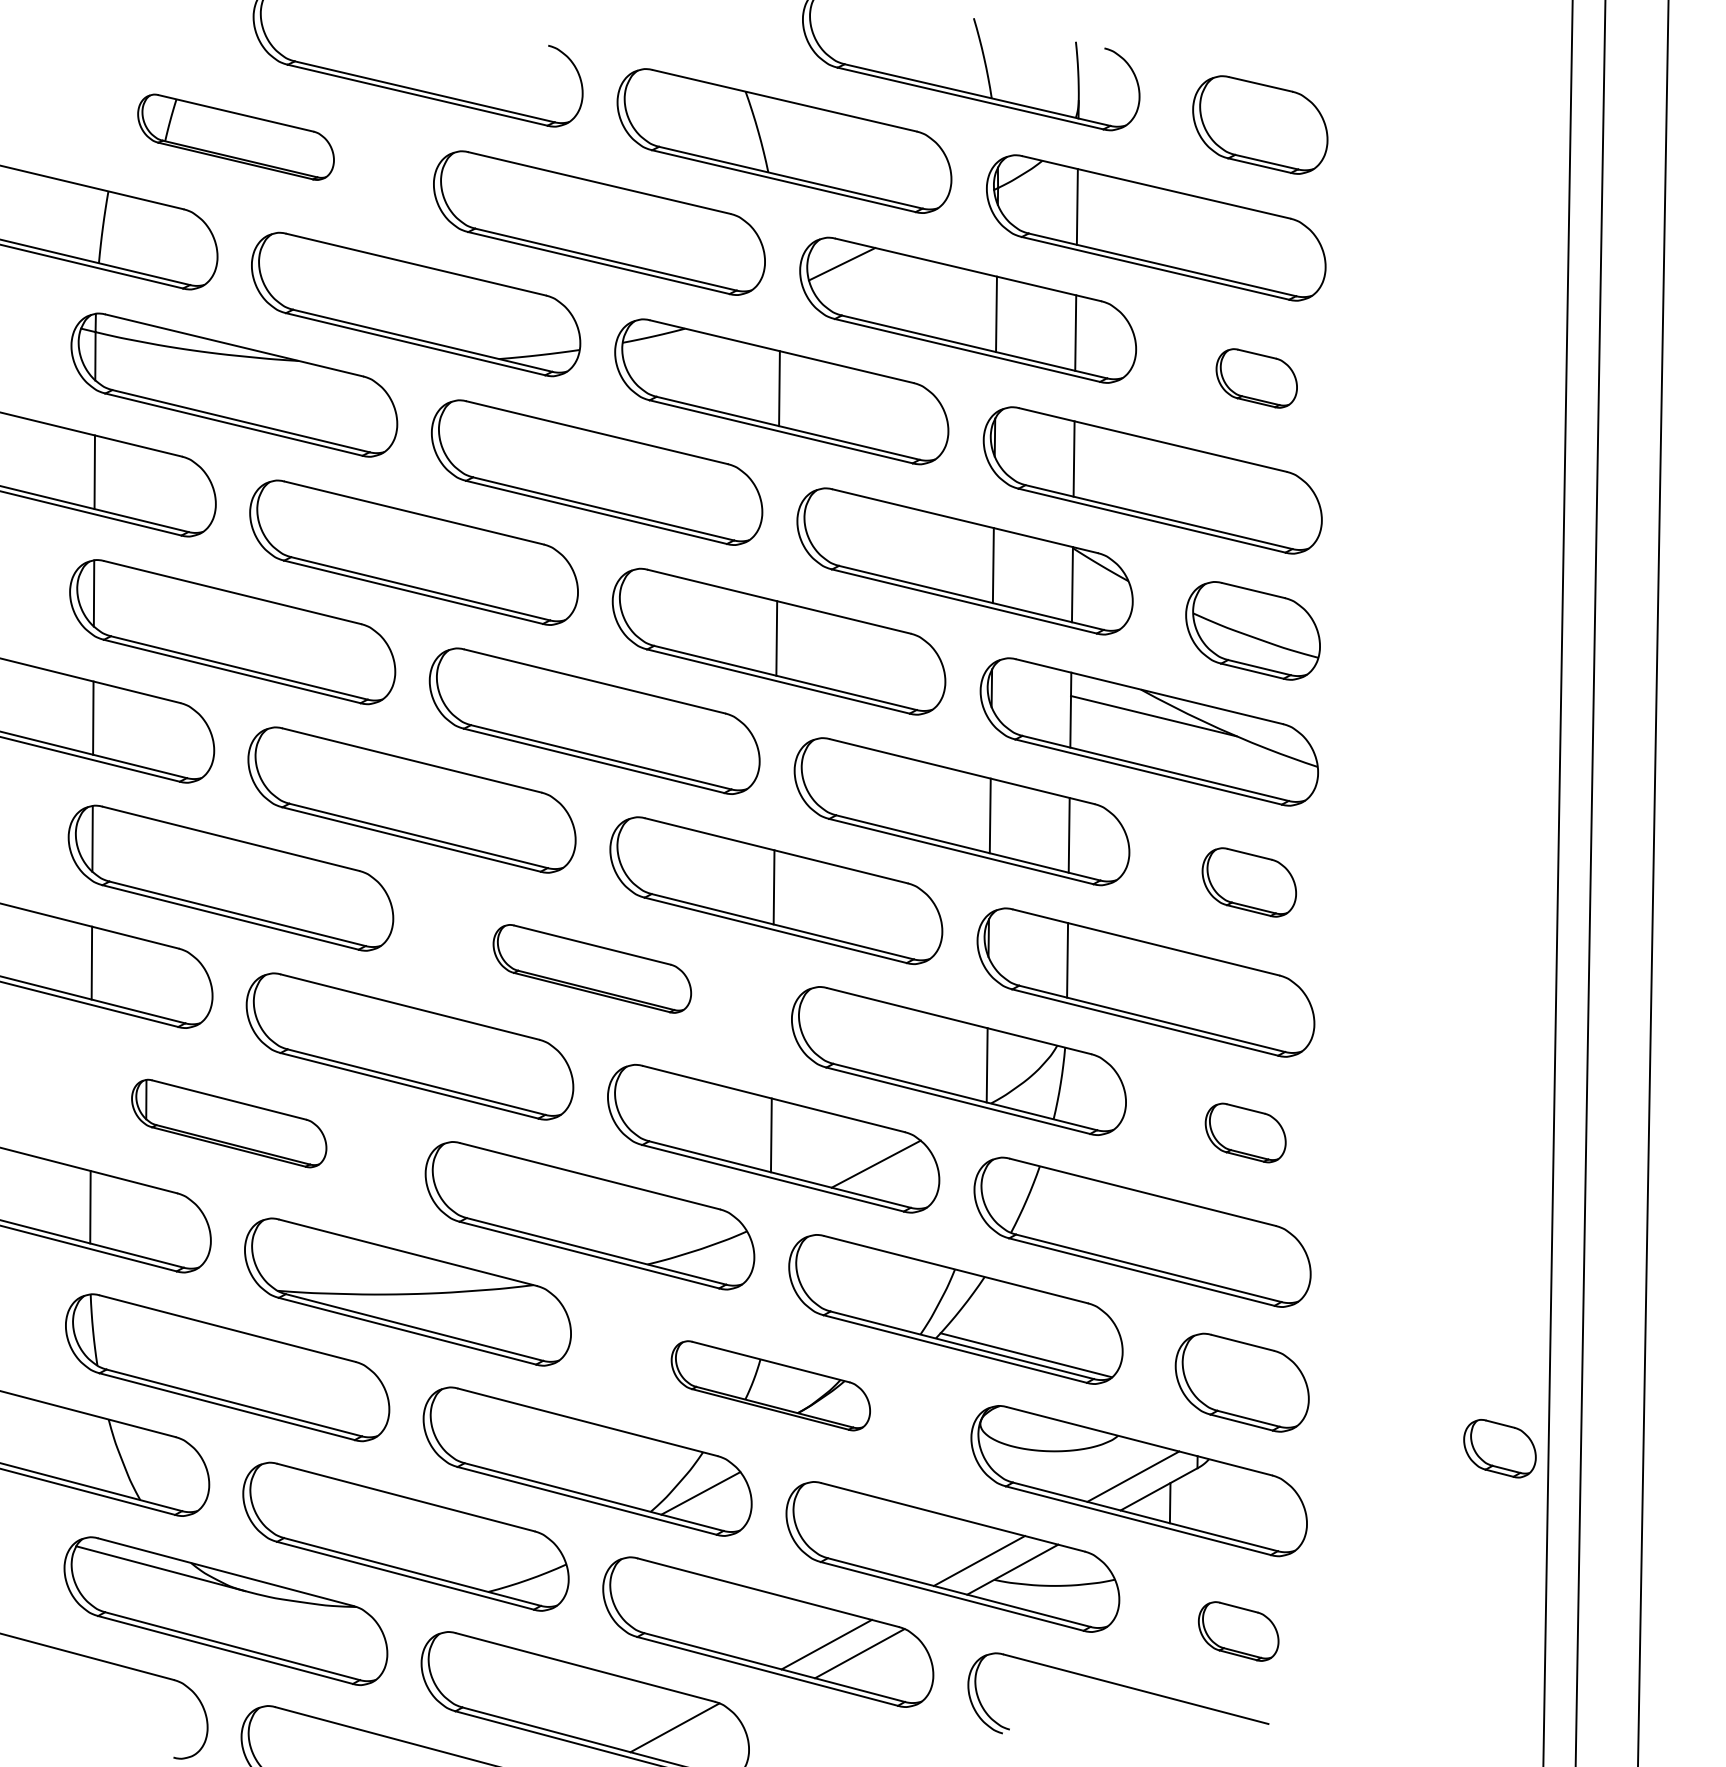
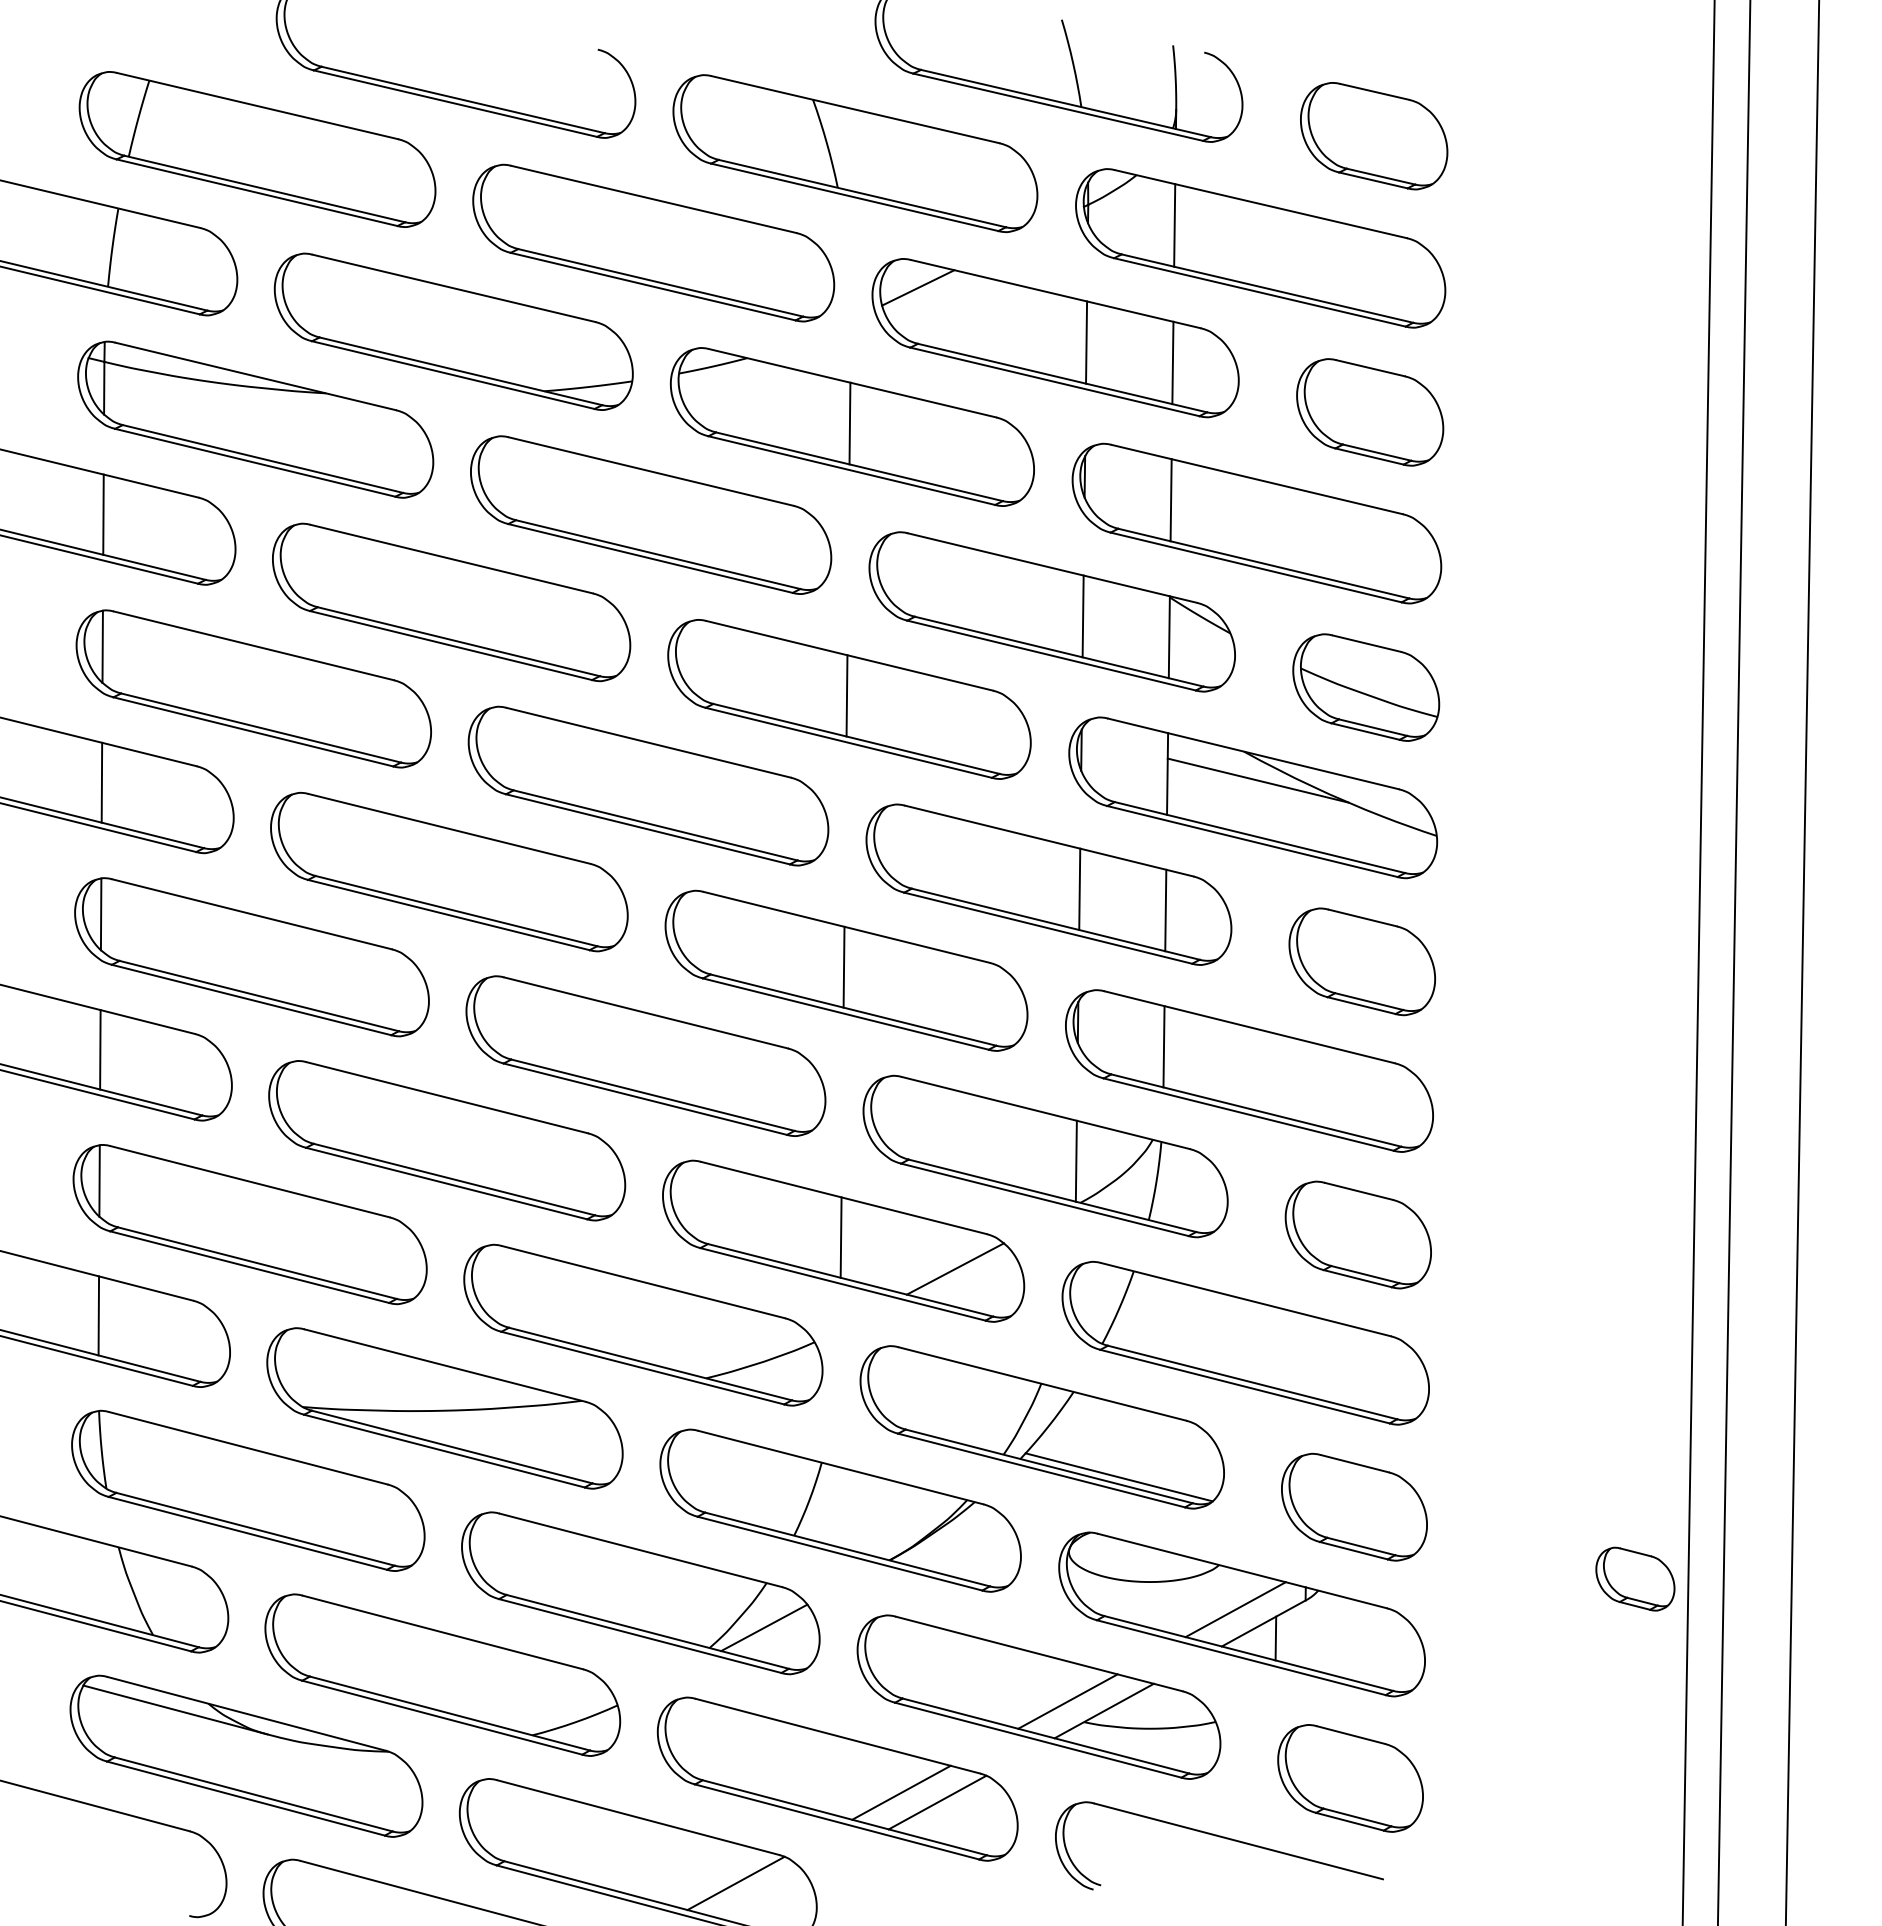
part: (236, 137) -> (257, 149), size x1.67
part: (1256, 378) -> (1370, 412), size x1.67
part: (1248, 882) -> (1361, 961), size x1.43
part: (591, 968) -> (645, 1055), size x1.67
part: (228, 1123) -> (249, 1224), size x1.67
part: (1245, 1132) -> (1357, 1234), size x1.67
part: (770, 1385) -> (840, 1510), size x1.67
part: (1238, 1631) -> (1350, 1778), size x1.67

